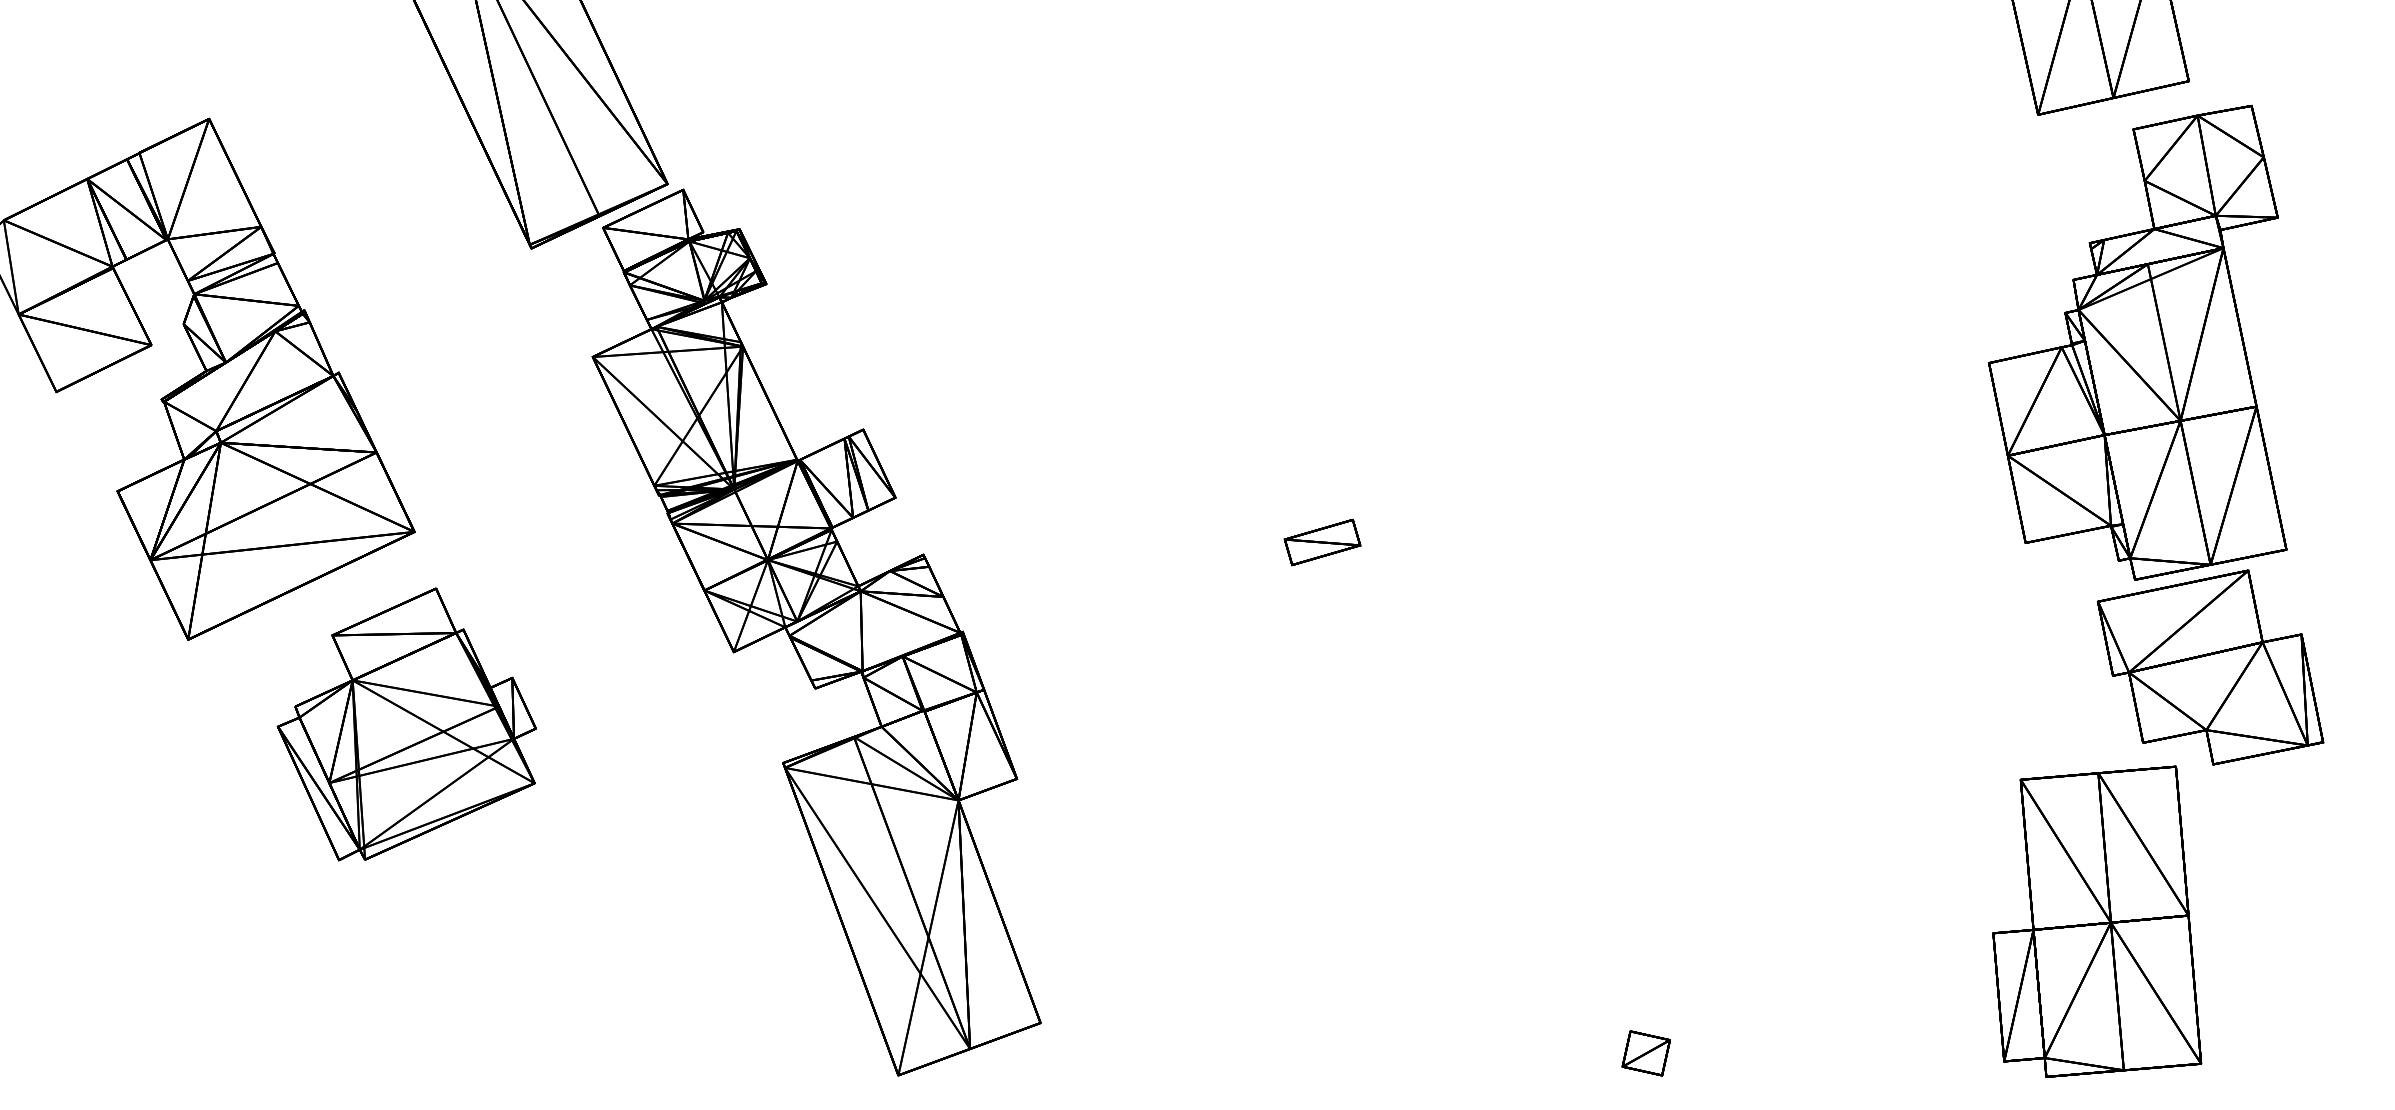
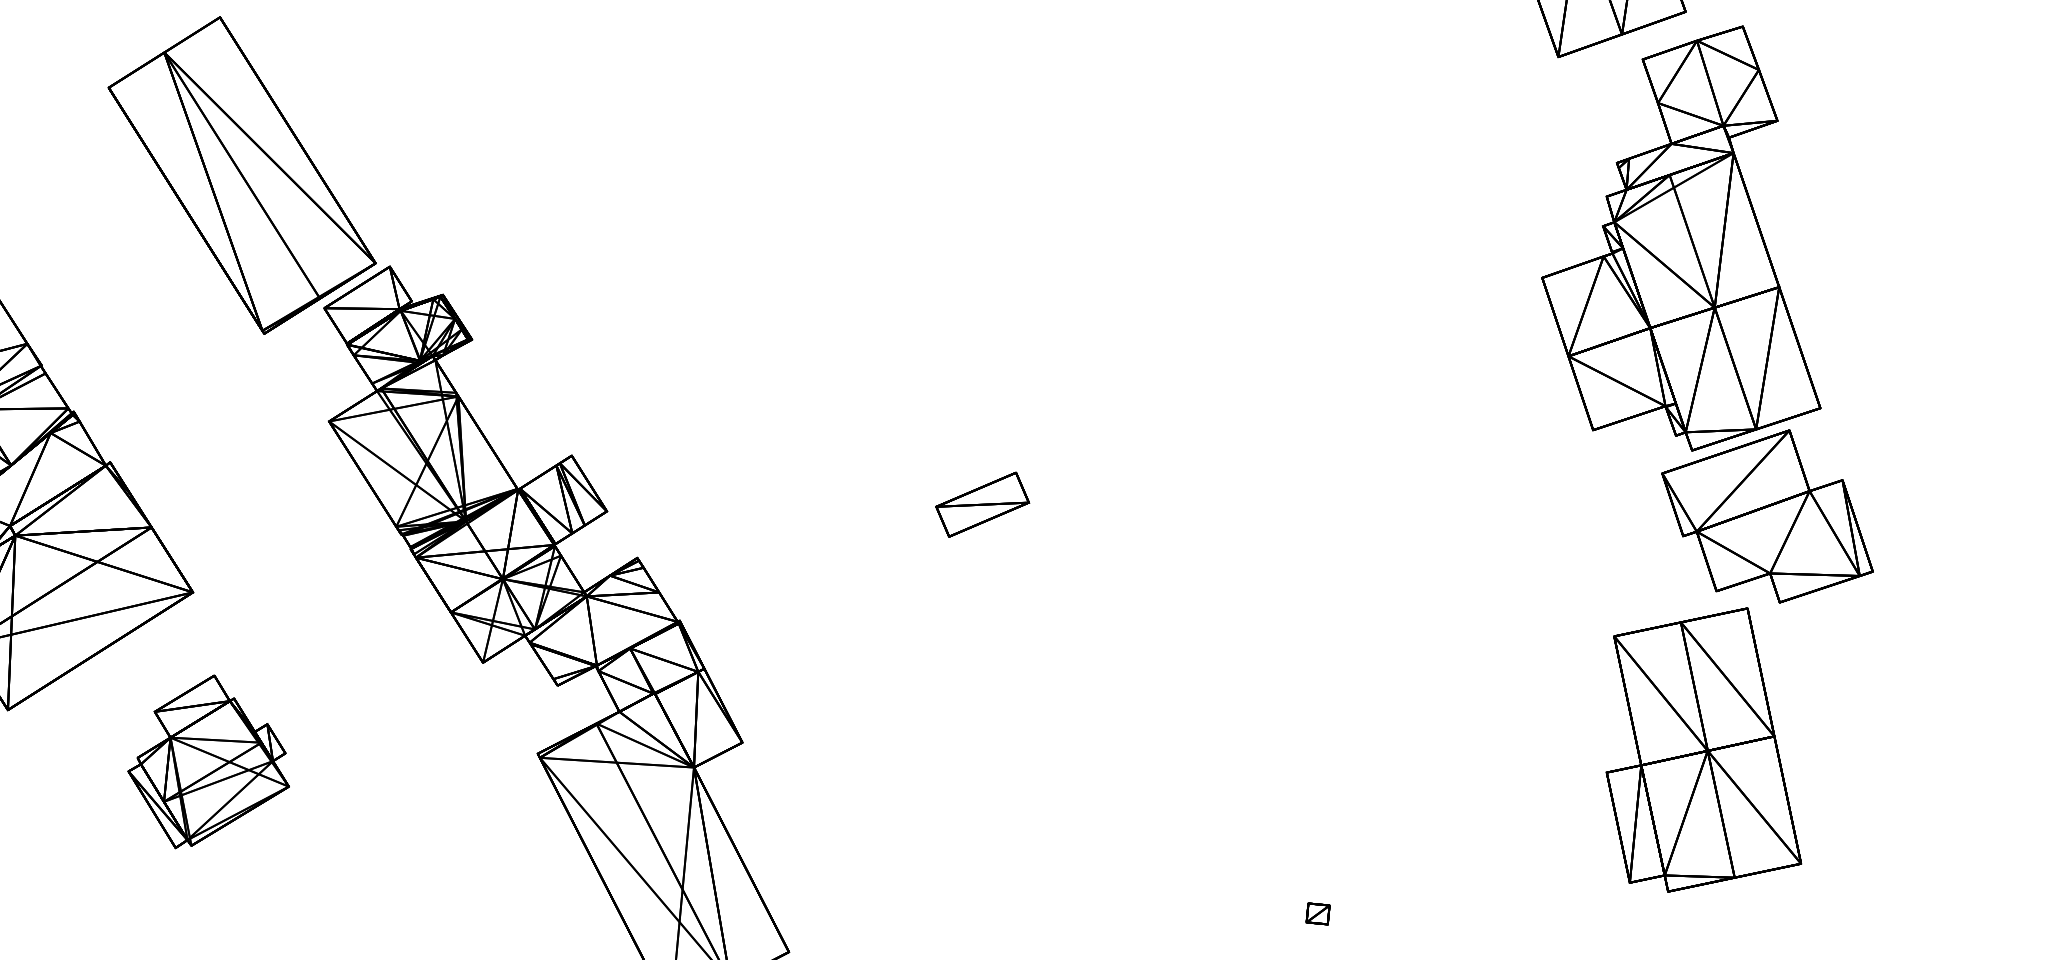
part: (1322, 542) -> (982, 504), size x1.4
part: (406, 724) -> (206, 760), size x0.7
part: (1645, 1053) -> (1317, 914), size x0.6

